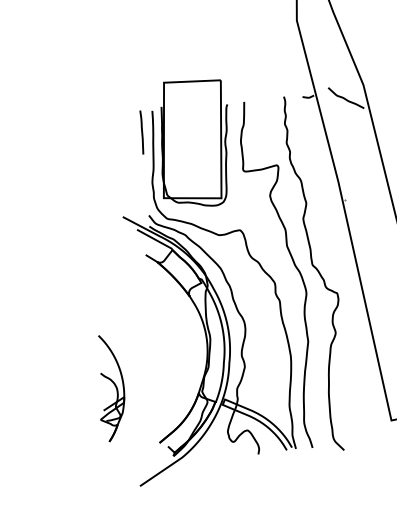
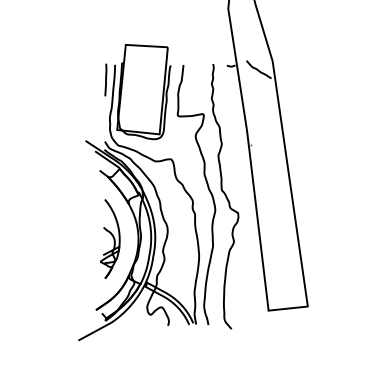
part: (111, 387) -> (110, 238), moved

